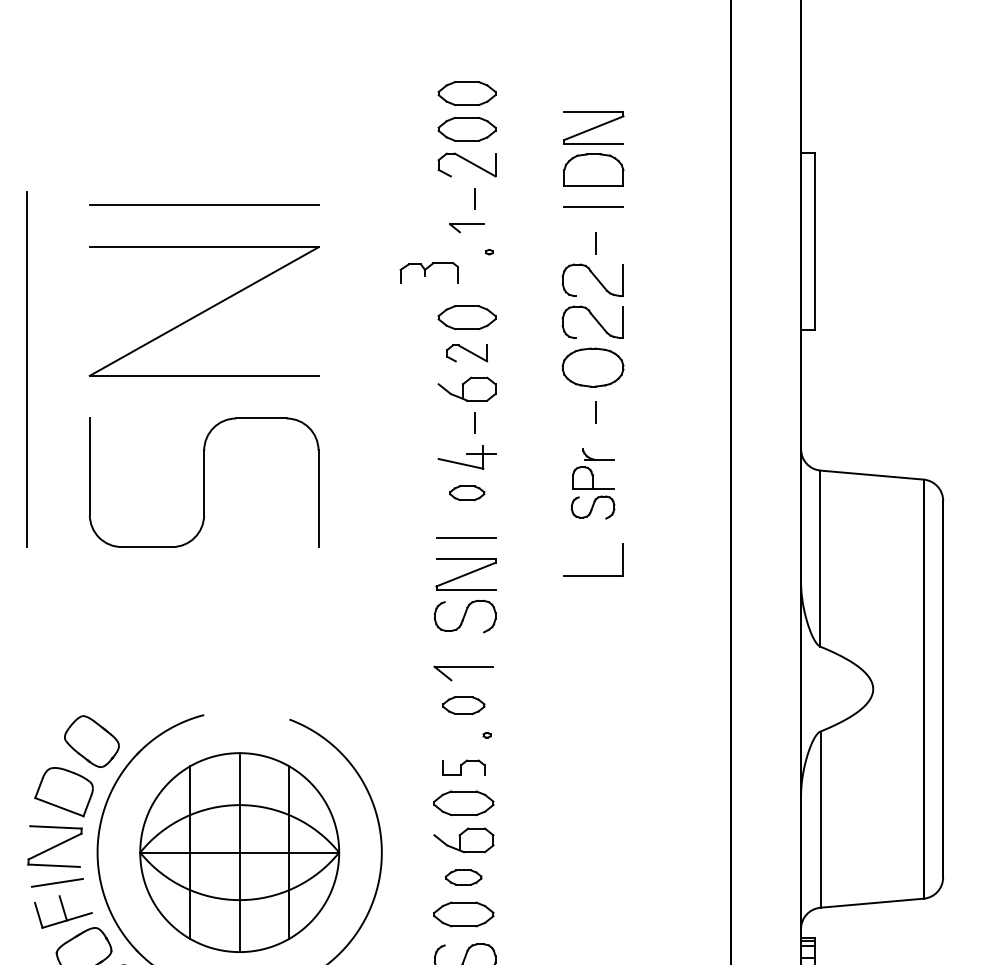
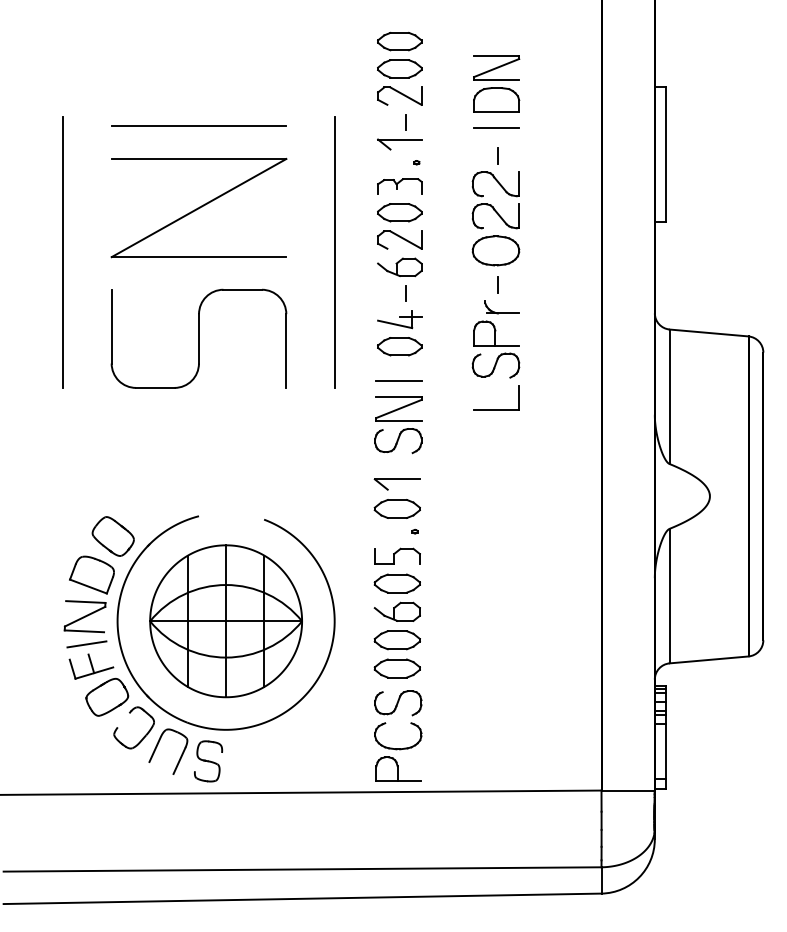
part: (466, 228) -> (399, 144), size x1.67
part: (428, 272) -> (399, 186), moved
part: (466, 352) -> (399, 239), size x1.43
line: (381, 368) -> (334, 251), added
part: (592, 483) -> (495, 339), size x1.43
part: (466, 492) -> (399, 346), size x1.67
part: (462, 704) -> (396, 508), size x1.43
part: (464, 766) -> (397, 555), size x1.43
part: (462, 877) -> (396, 640), size x1.67

